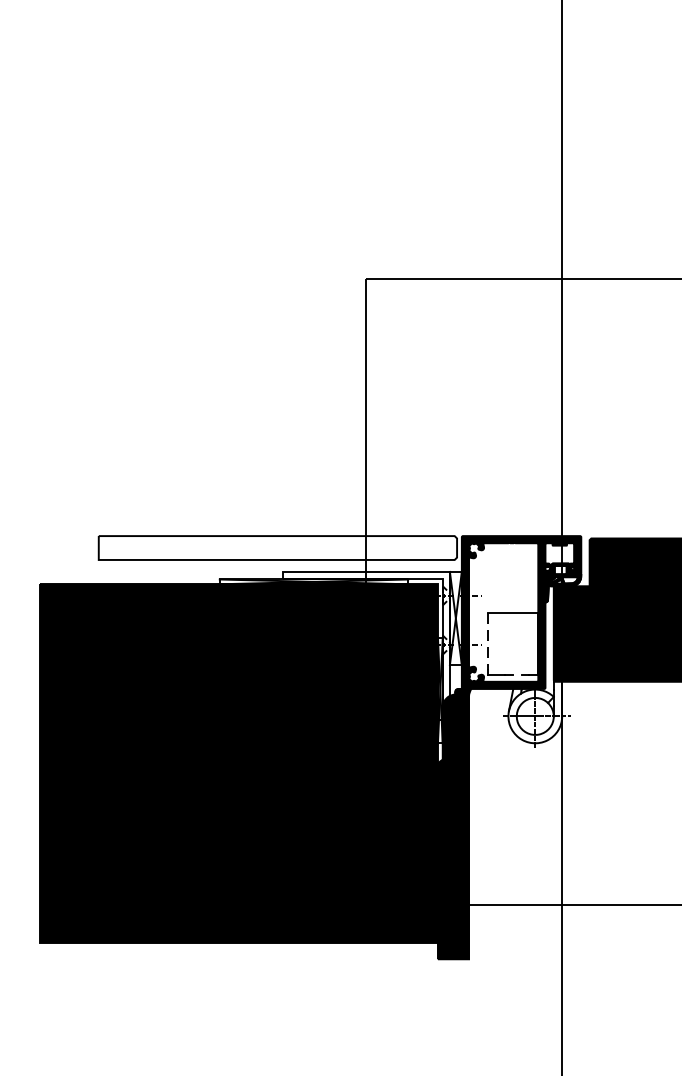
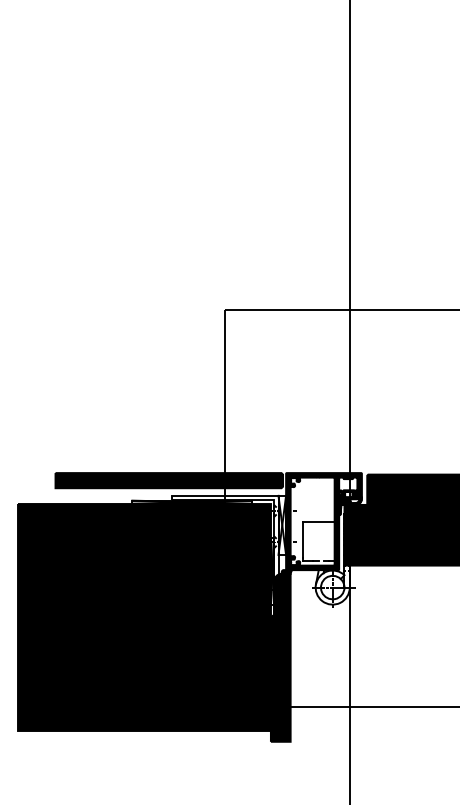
fill: (278, 547) -> (169, 480), added
line: (487, 642) -> (302, 540), dashed -> solid

